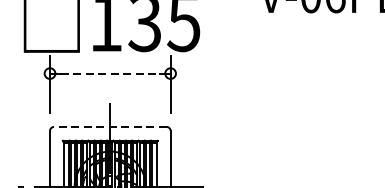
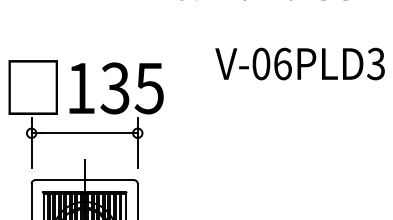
line: (110, 73) -> (84, 133), dashed -> solid
line: (110, 127) -> (84, 180), dashed -> solid

